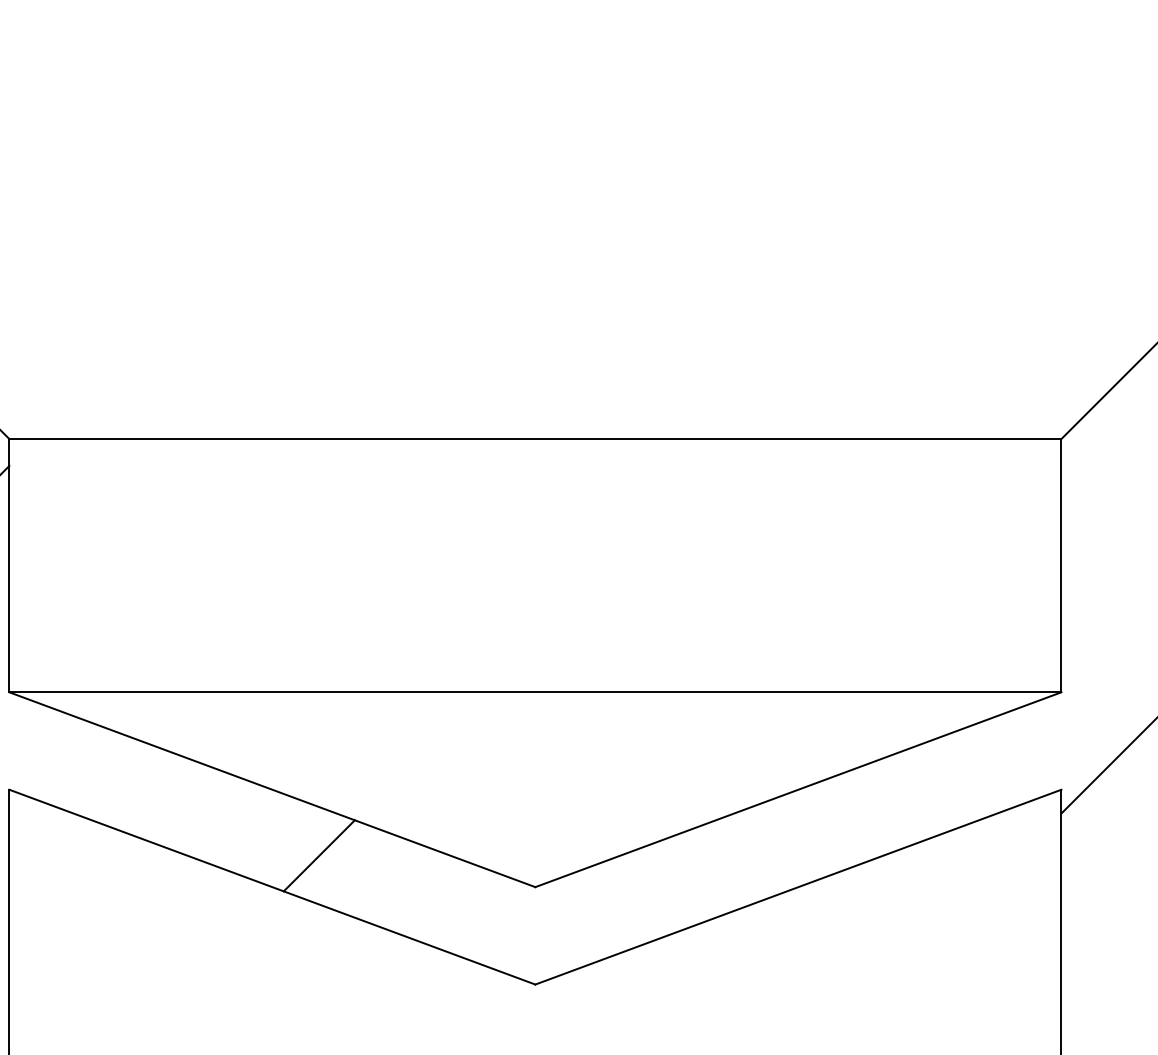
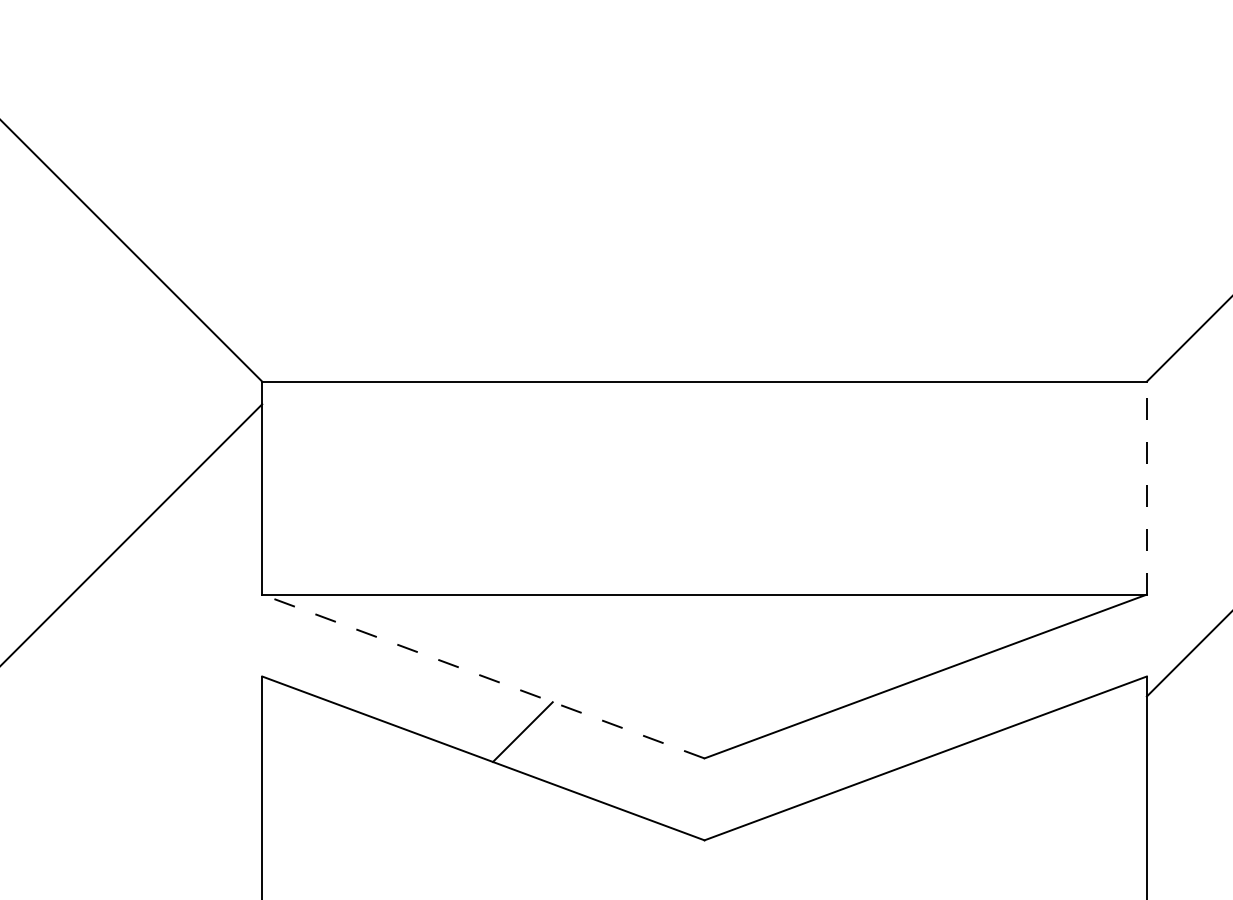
line: (1060, 564) -> (1146, 487), solid -> dashed
line: (272, 789) -> (483, 676), solid -> dashed

